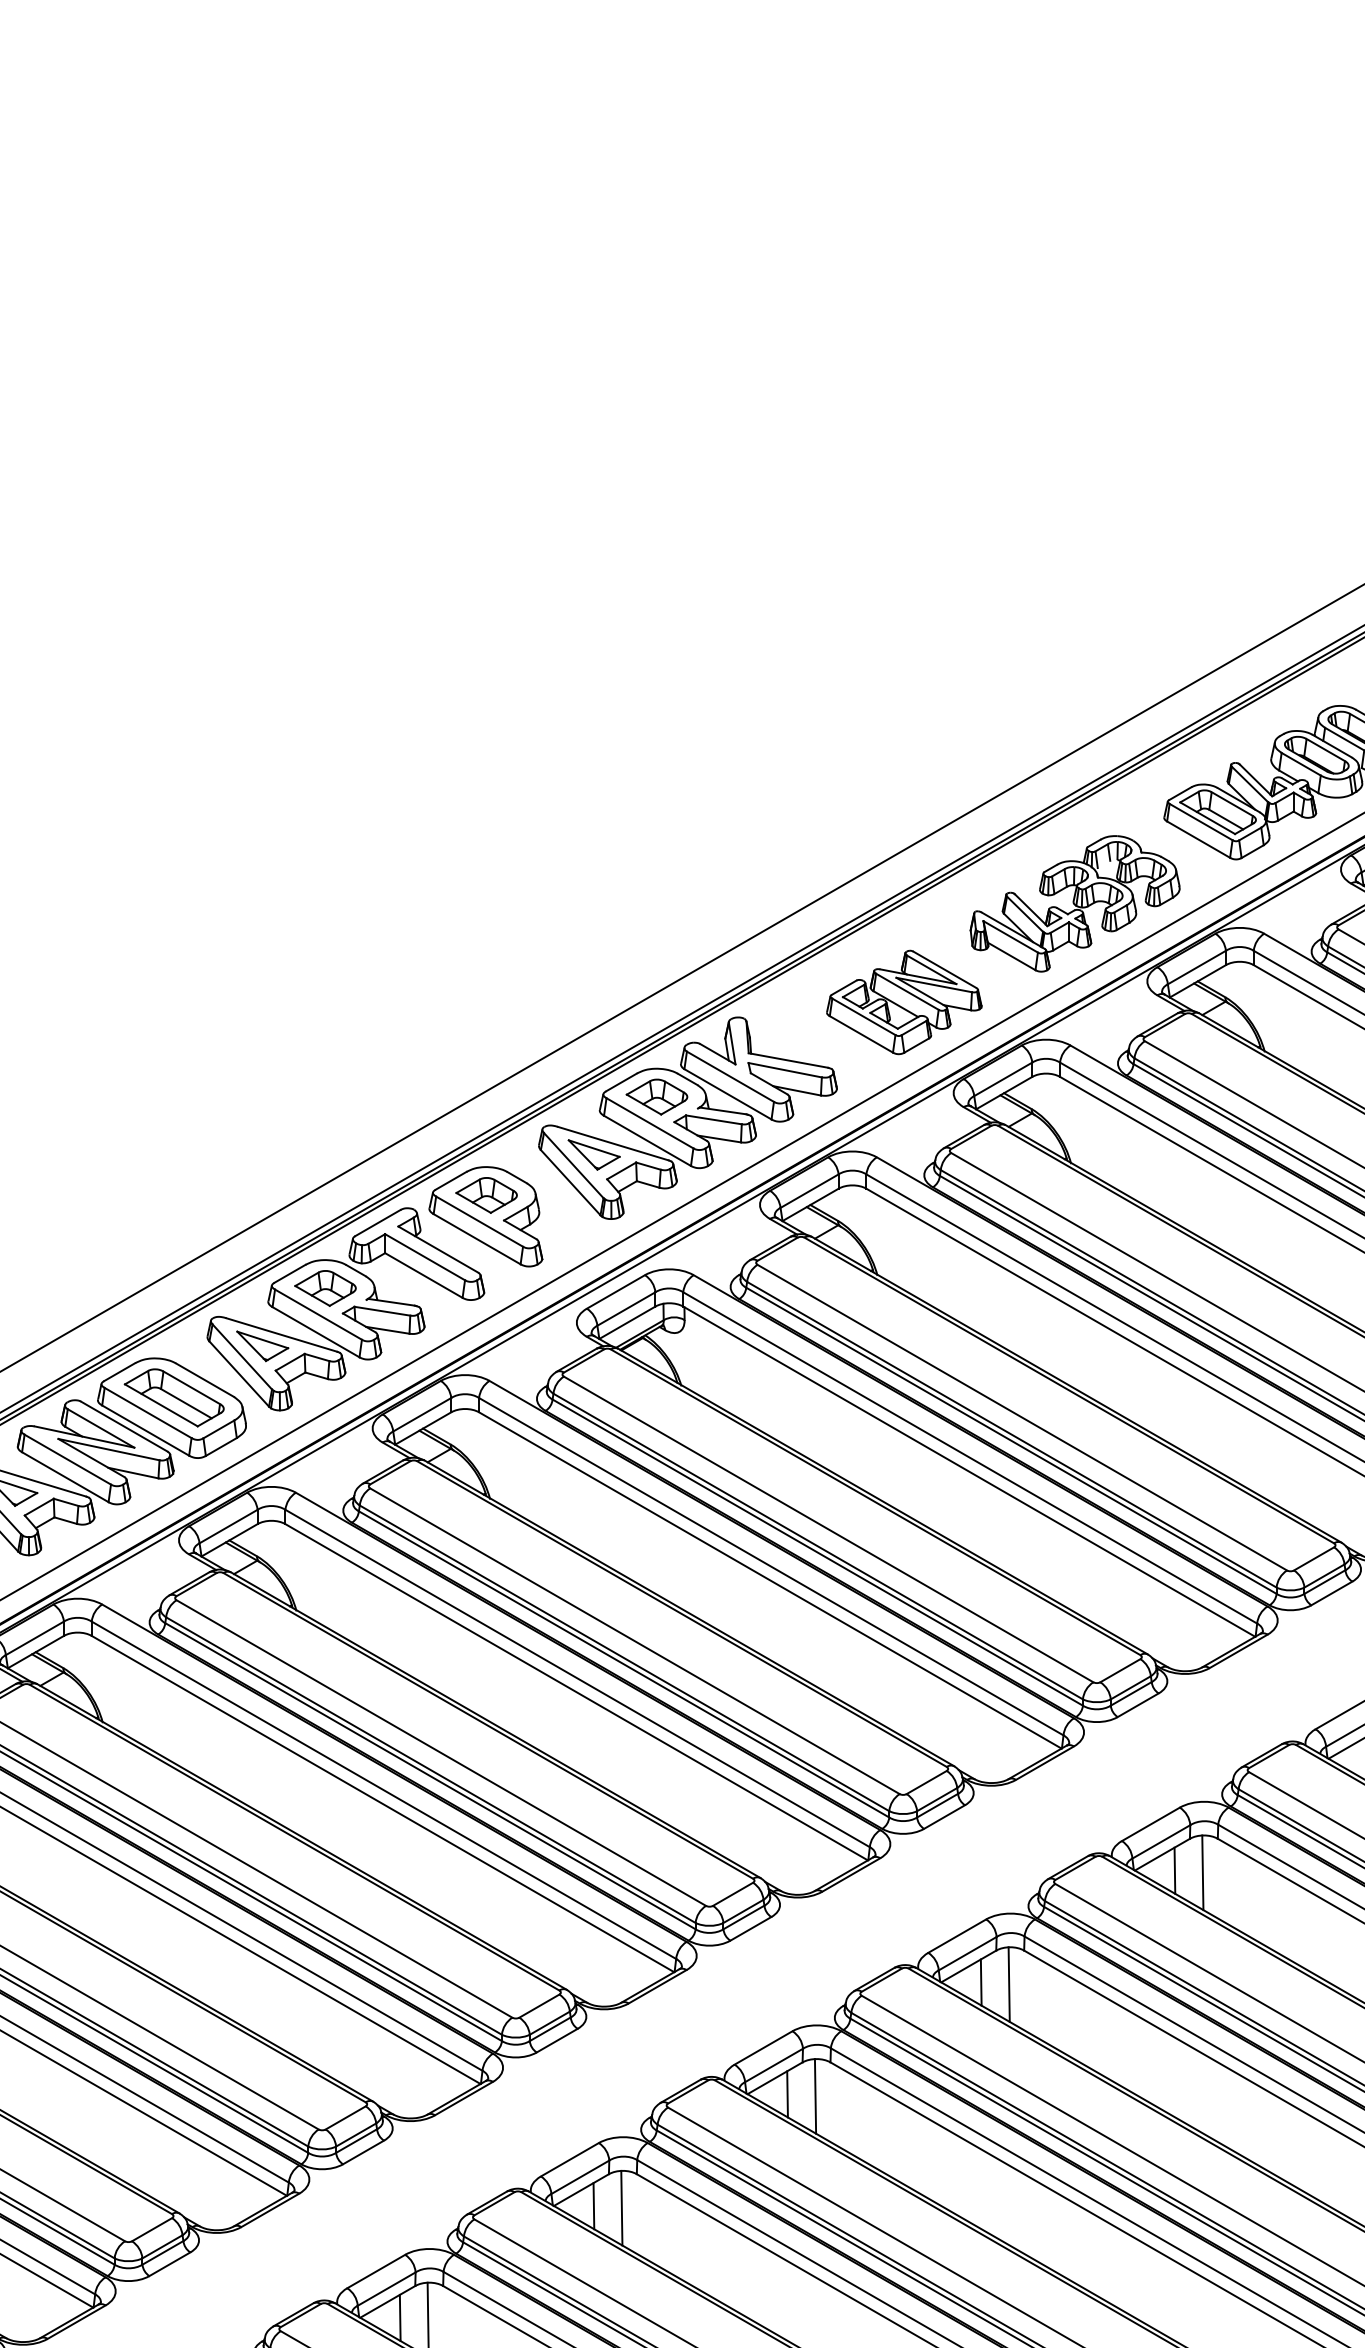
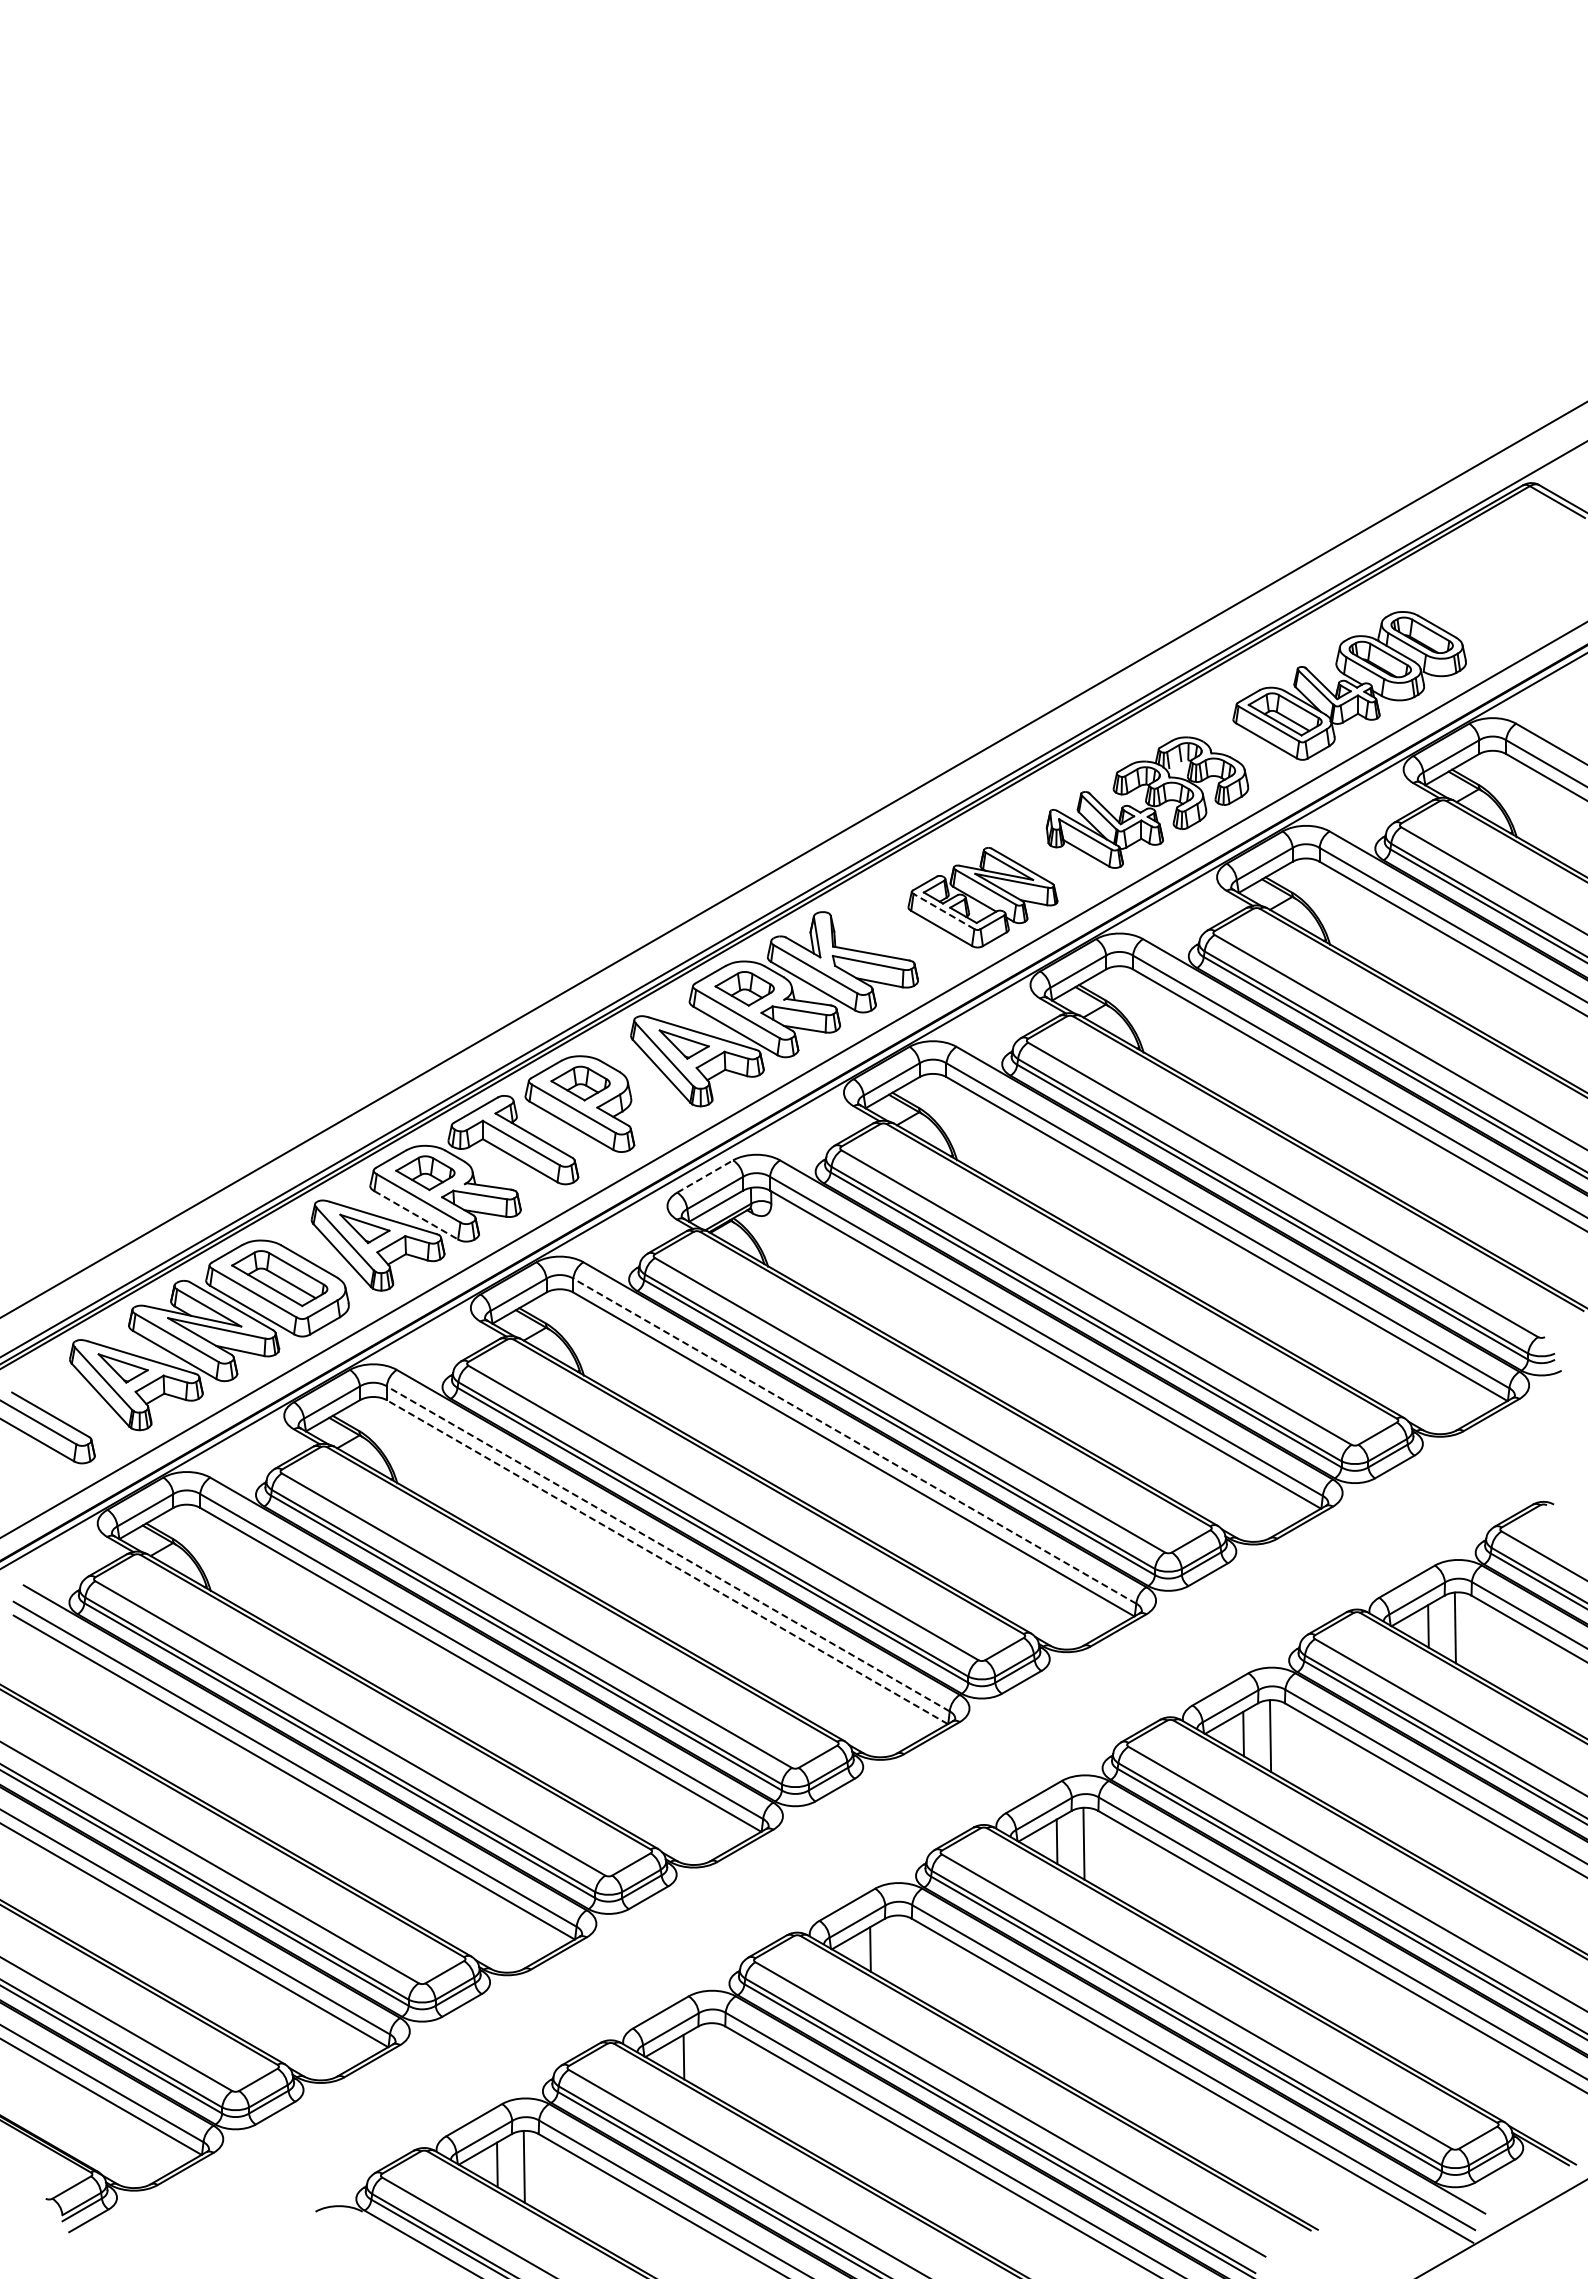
line: (863, 1016) -> (943, 911), solid -> dashed
line: (616, 1291) -> (705, 1176), solid -> dashed
line: (316, 1332) -> (416, 1215), solid -> dashed
line: (770, 1565) -> (854, 1440), solid -> dashed
line: (576, 1678) -> (667, 1548), solid -> dashed
line: (576, 1692) -> (667, 1562), solid -> dashed
line: (814, 2096) -> (896, 1951), removed
line: (621, 2208) -> (710, 2059), removed

